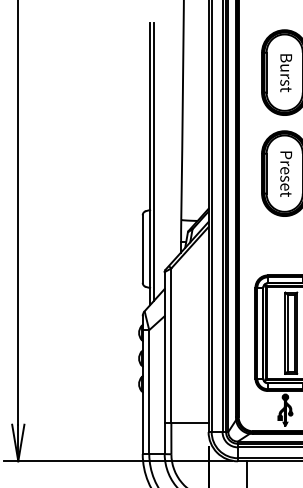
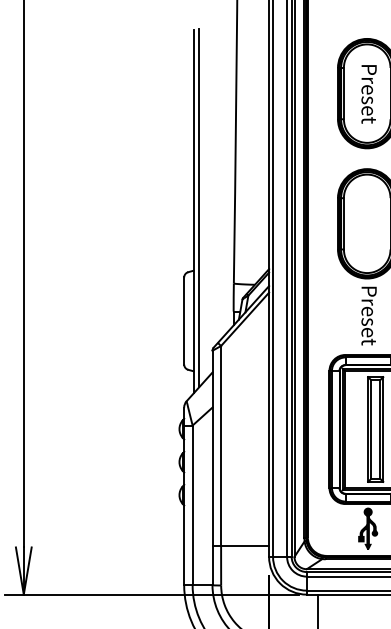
text: (286, 72) -> (369, 93), Burst -> Preset
text: (285, 173) -> (368, 315), moved

